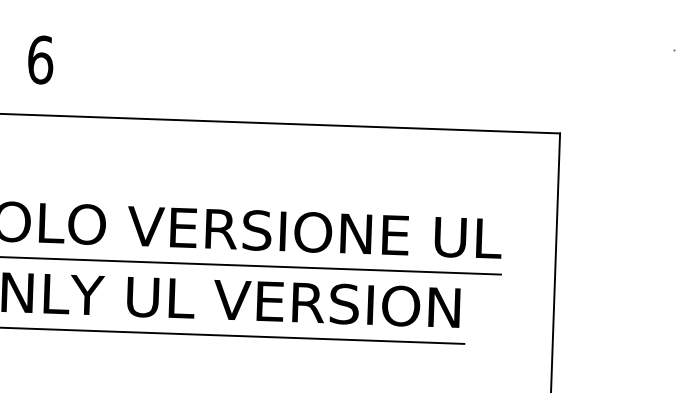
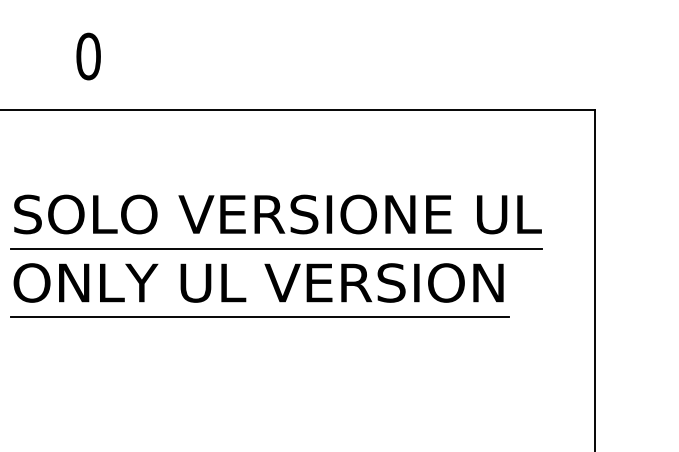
text: (40, 59) -> (88, 56), 6 -> 0

